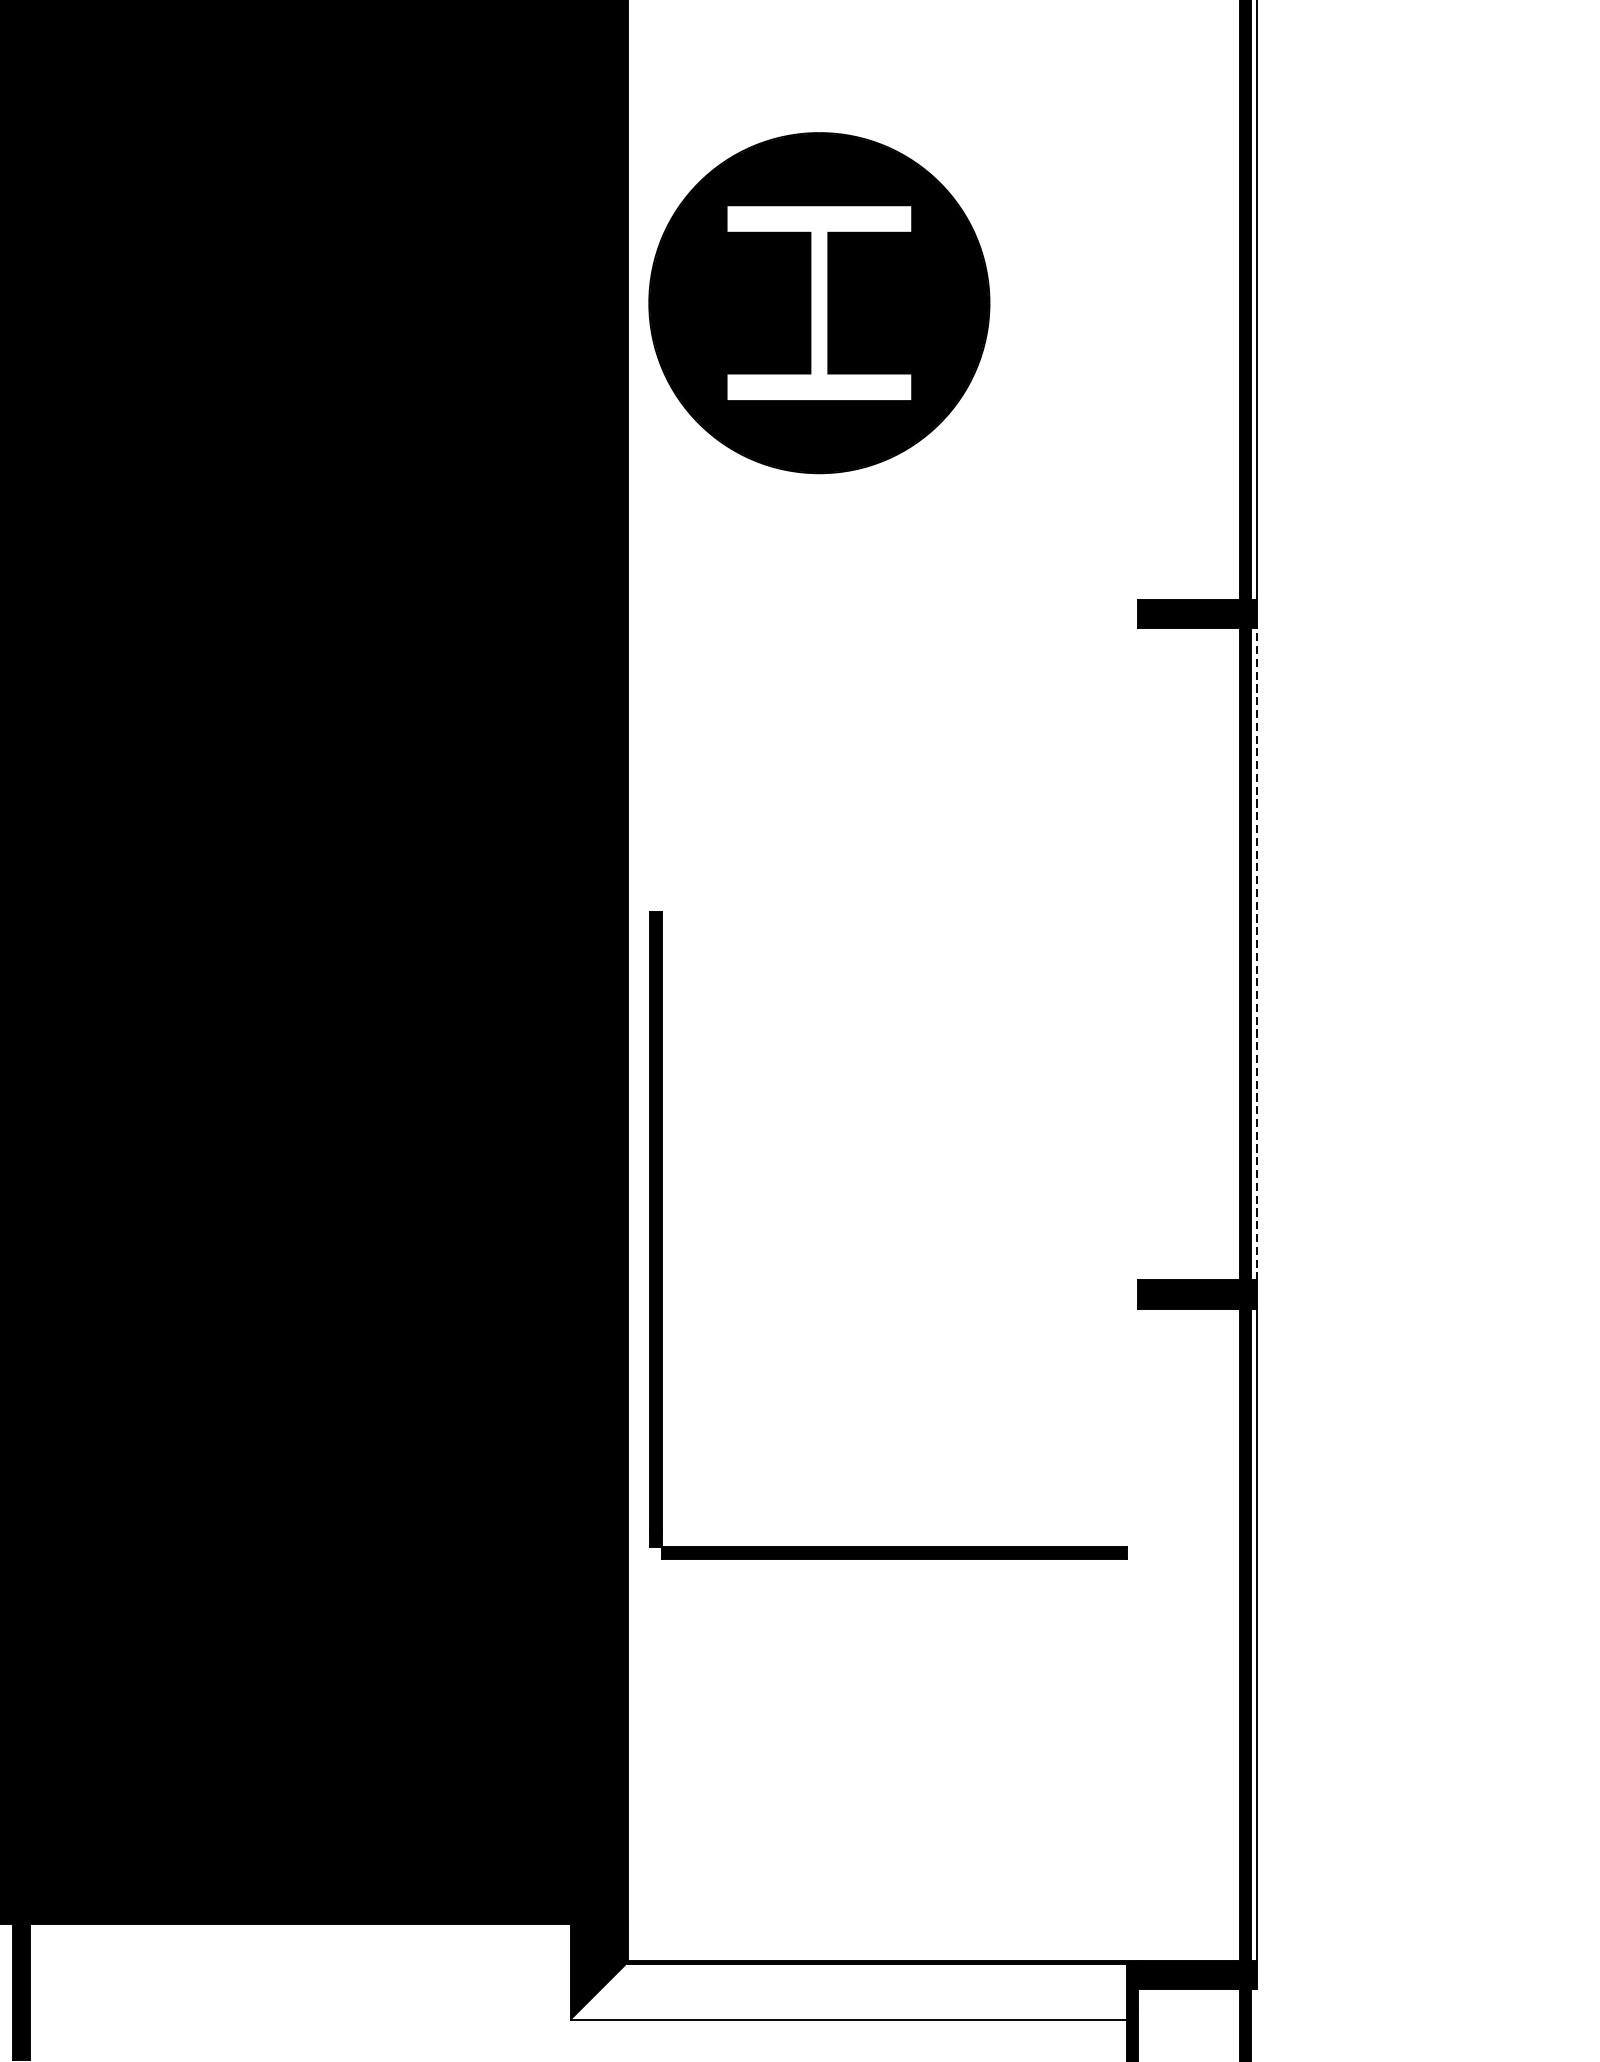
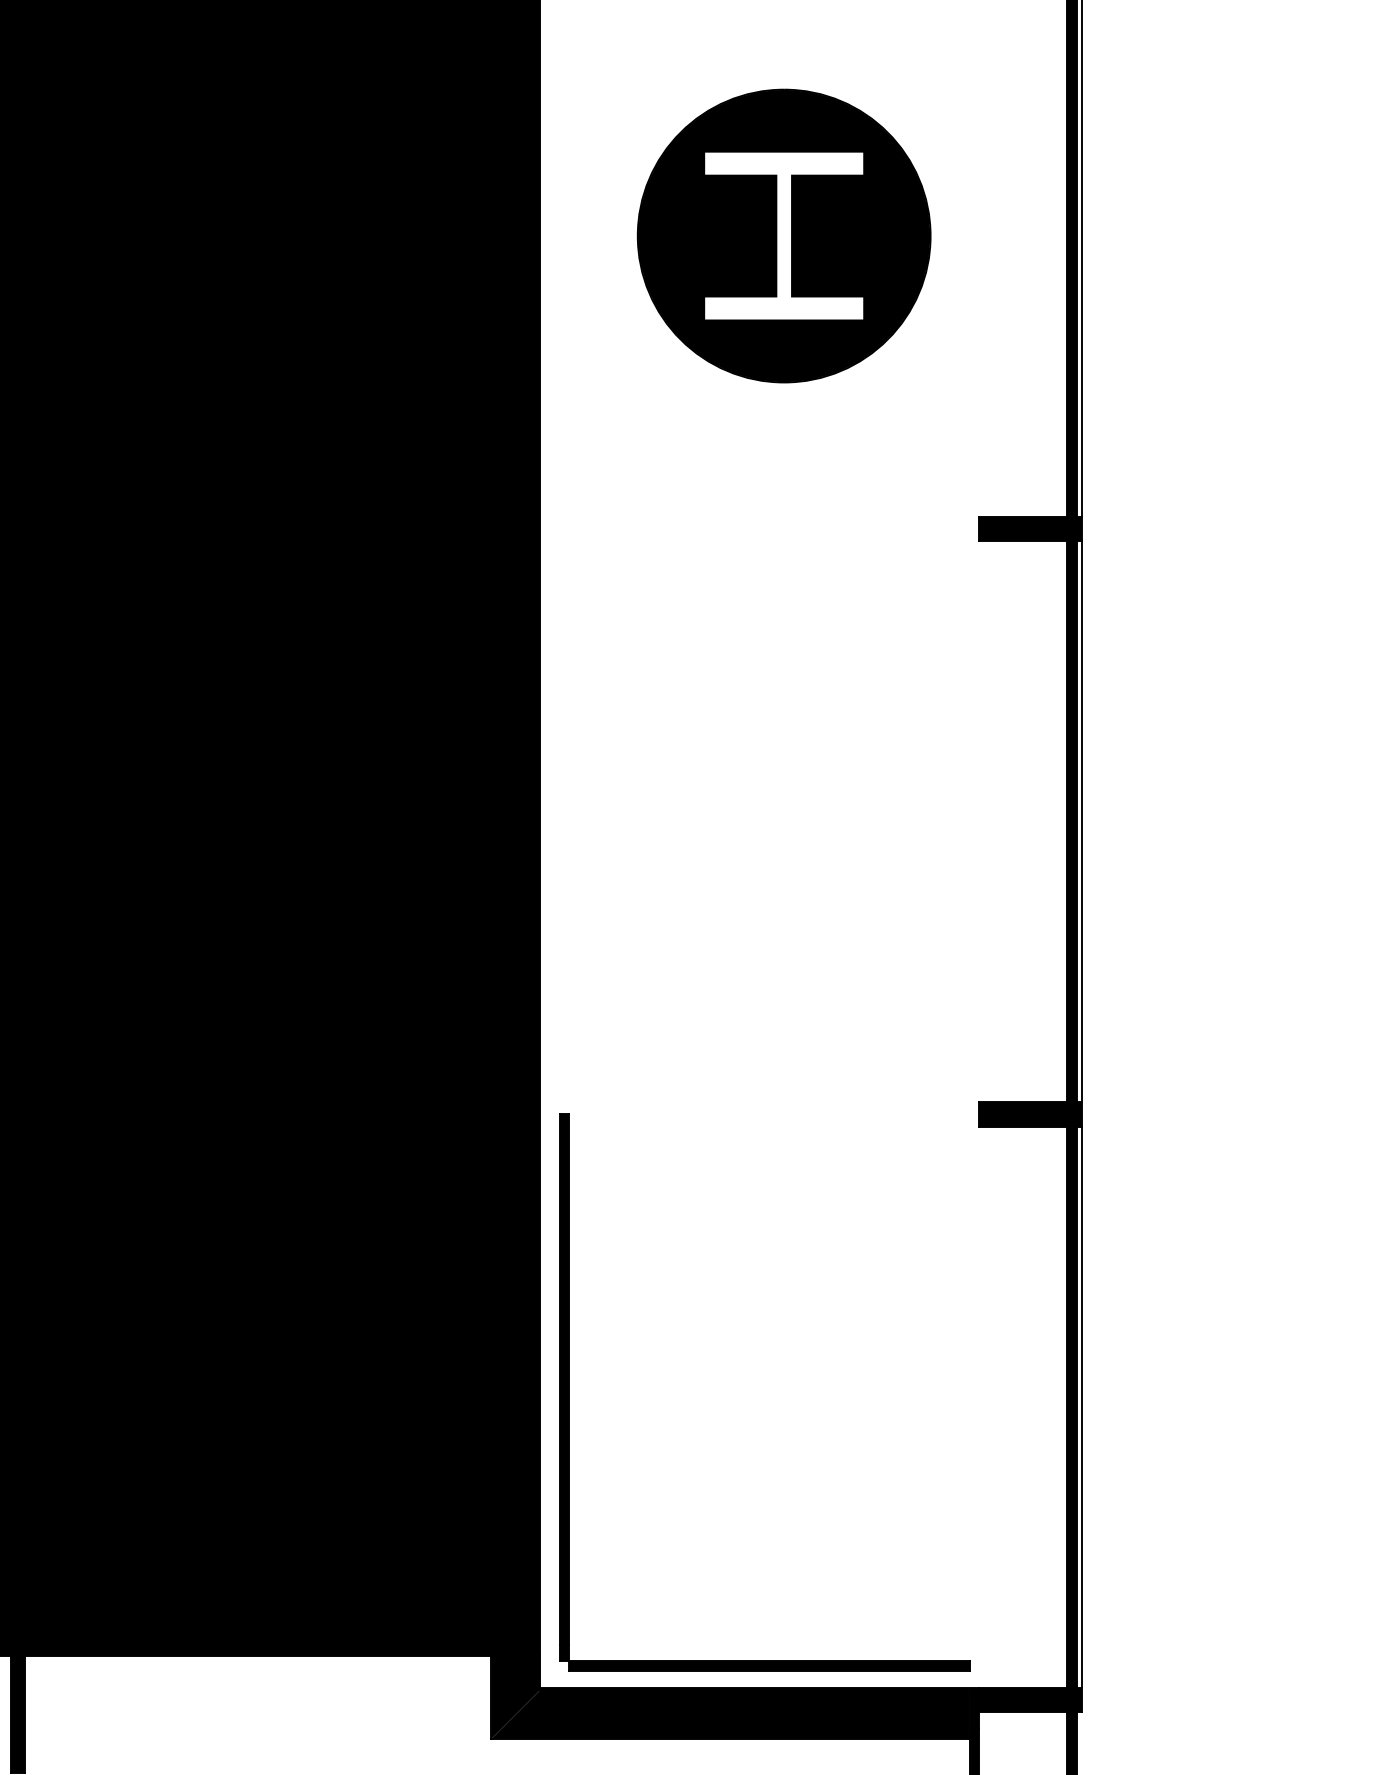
part: (818, 302) -> (783, 235), moved
line: (1256, 954) -> (1081, 821), dashed -> solid
part: (661, 1235) -> (569, 1392), moved
fill: (848, 1991) -> (730, 1714), added

